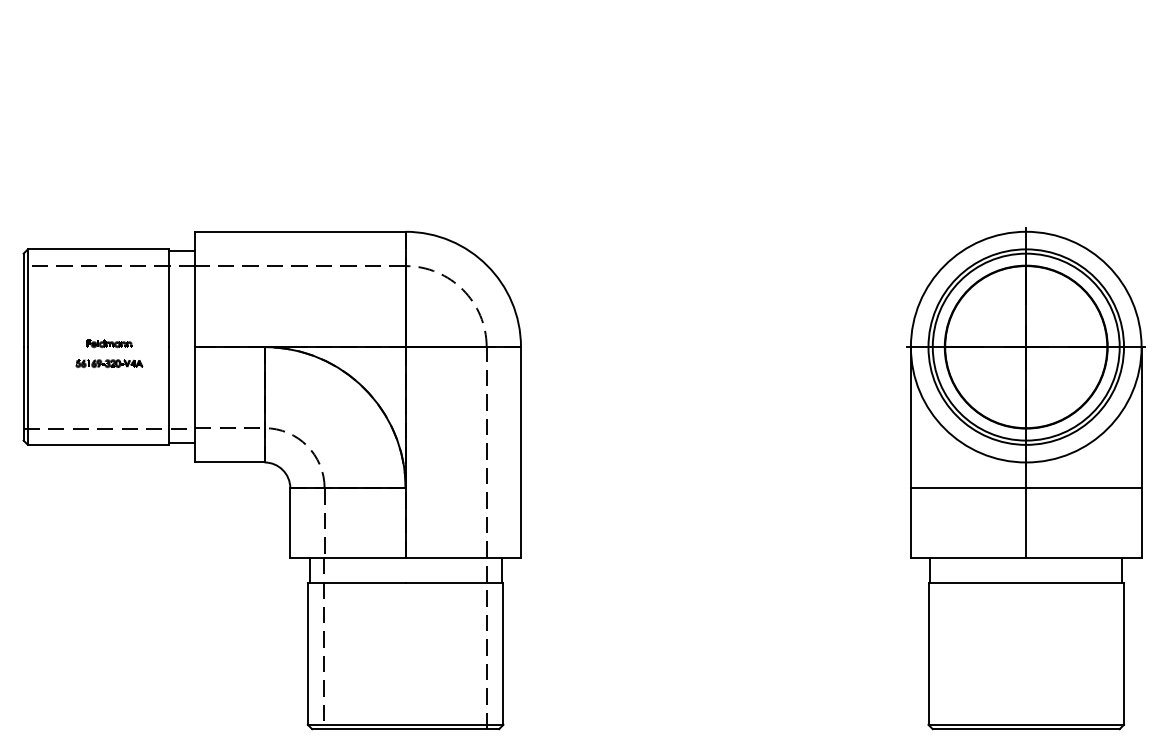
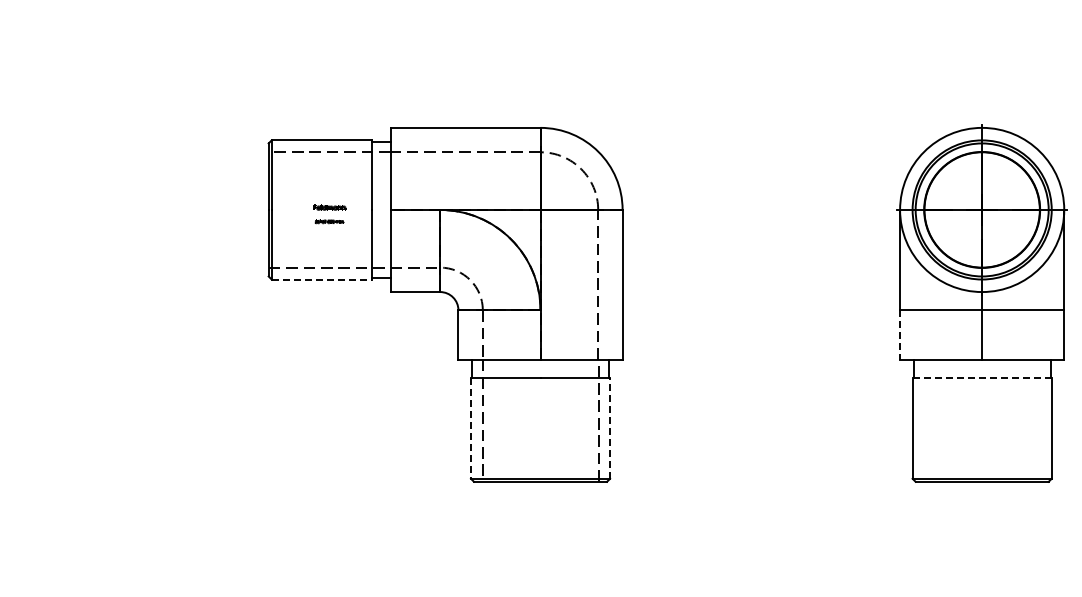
part: (109, 363) -> (329, 221), size x0.6
line: (99, 444) -> (322, 279), solid -> dashed
line: (911, 523) -> (900, 335), solid -> dashed
line: (1026, 583) -> (982, 378), solid -> dashed
line: (503, 652) -> (610, 427), solid -> dashed
line: (307, 654) -> (470, 428), solid -> dashed

